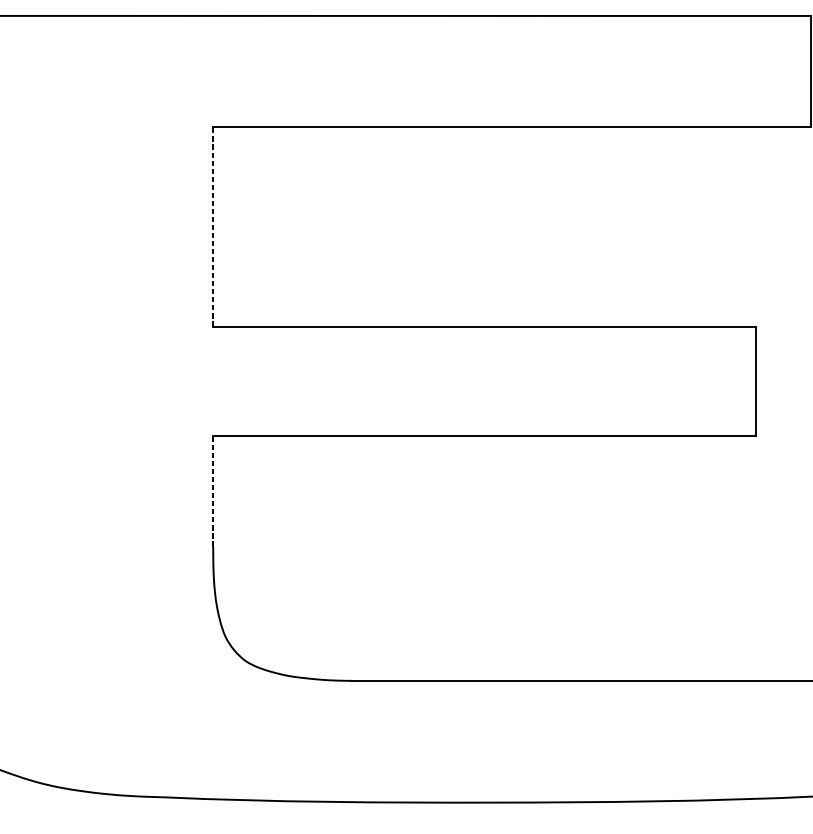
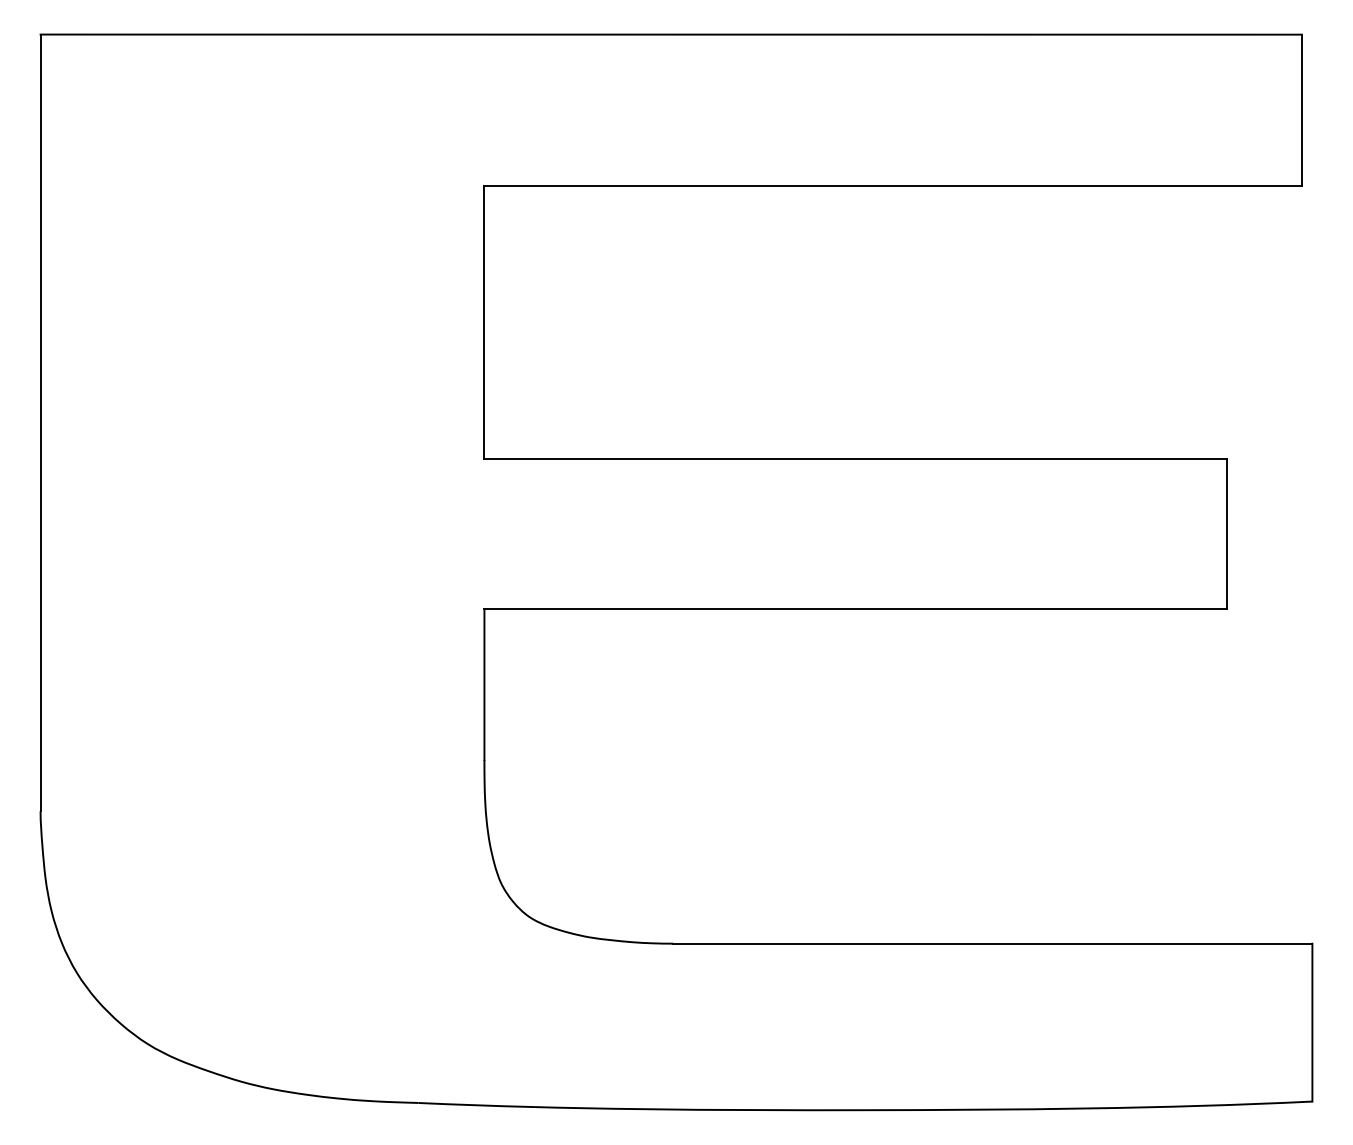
line: (213, 226) -> (484, 322), dashed -> solid
line: (213, 491) -> (484, 684), dashed -> solid

